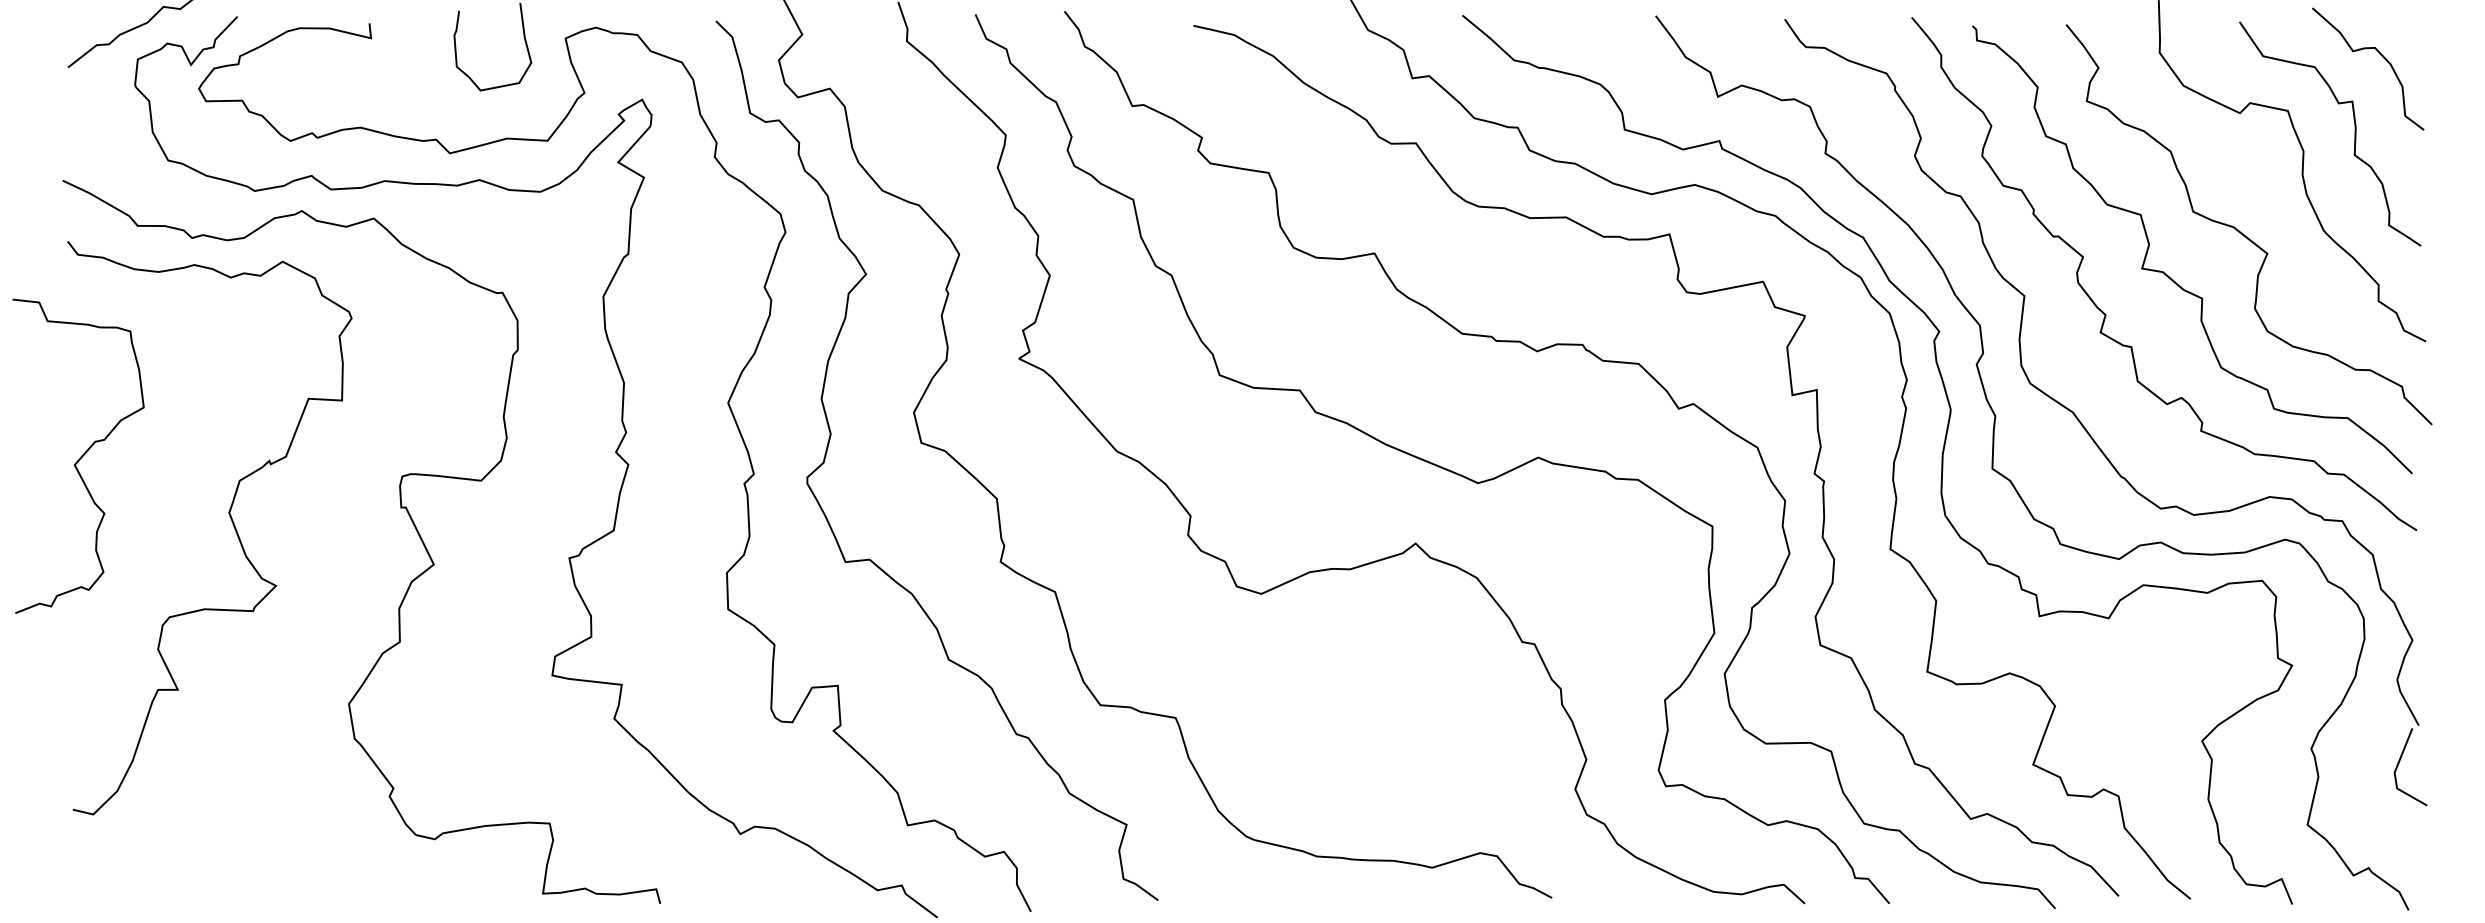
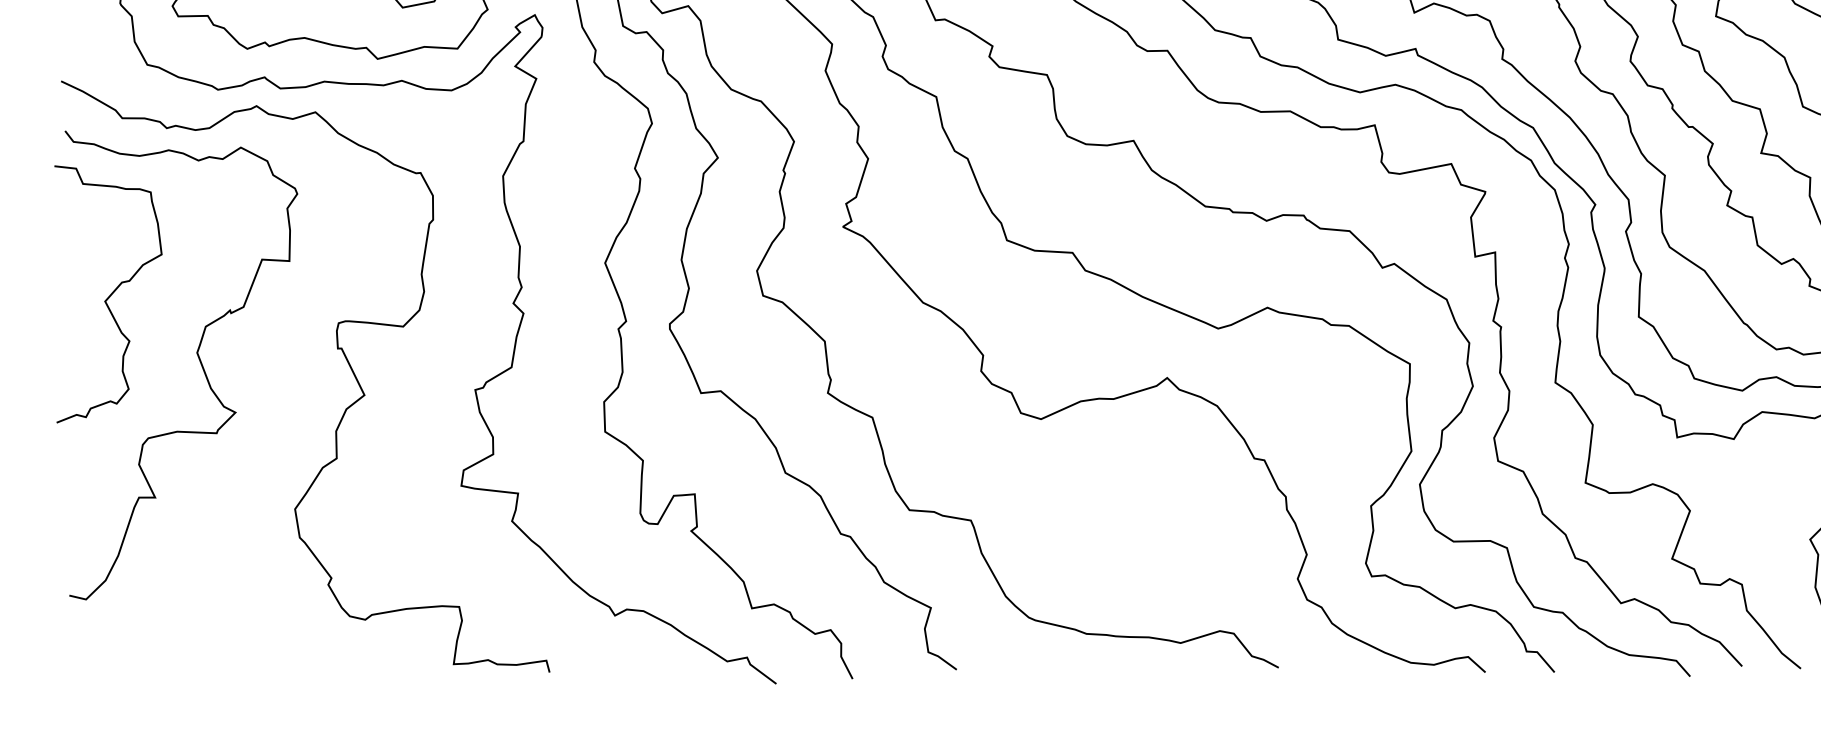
curve: (80, 456) -> (109, 294), moved

